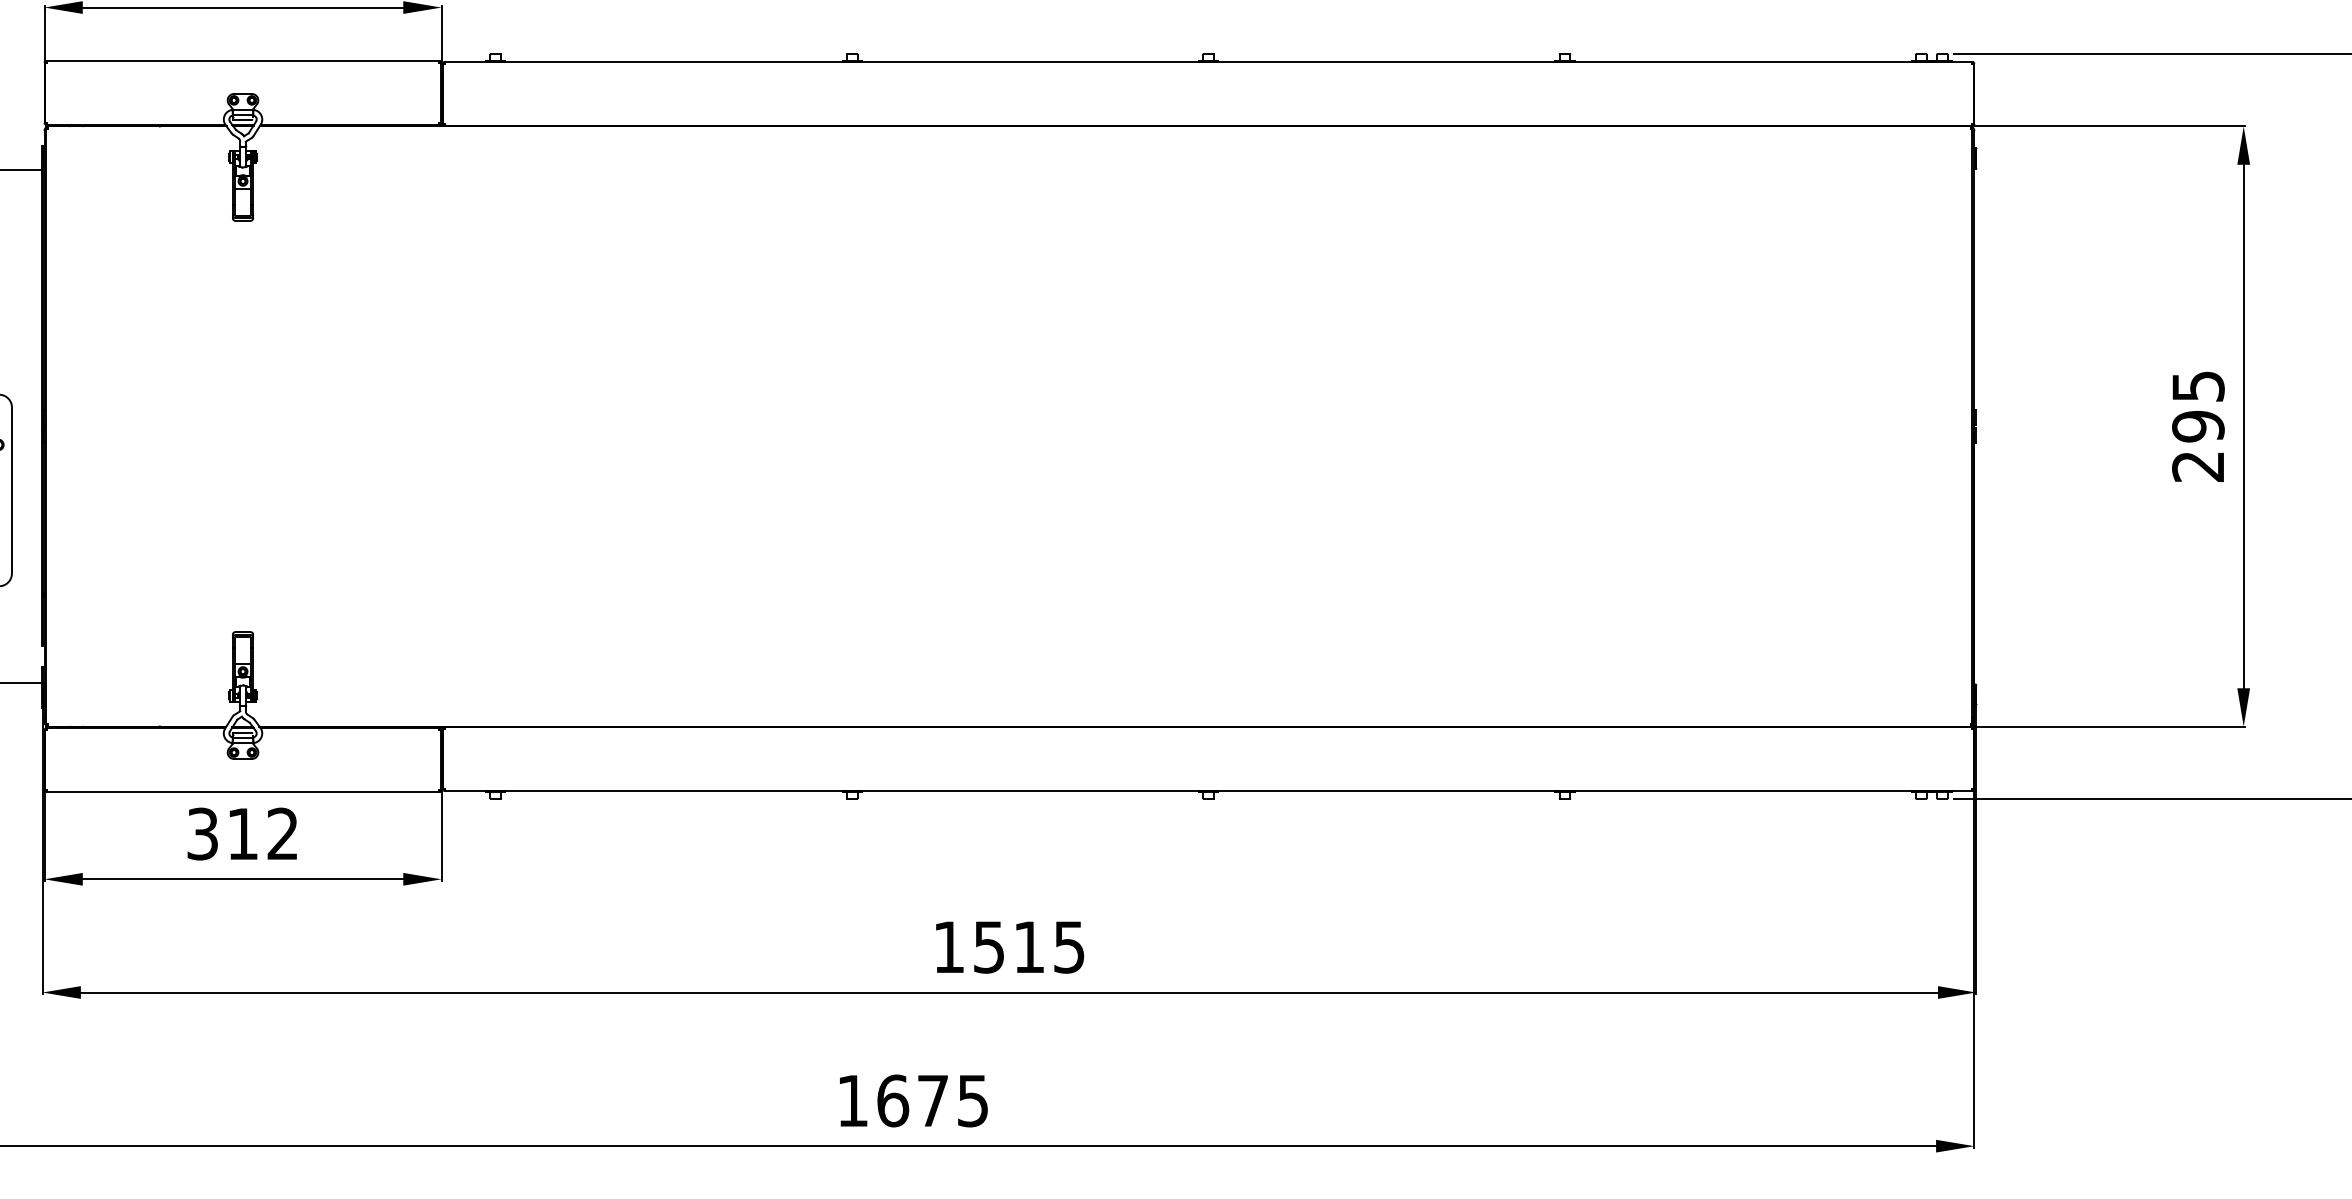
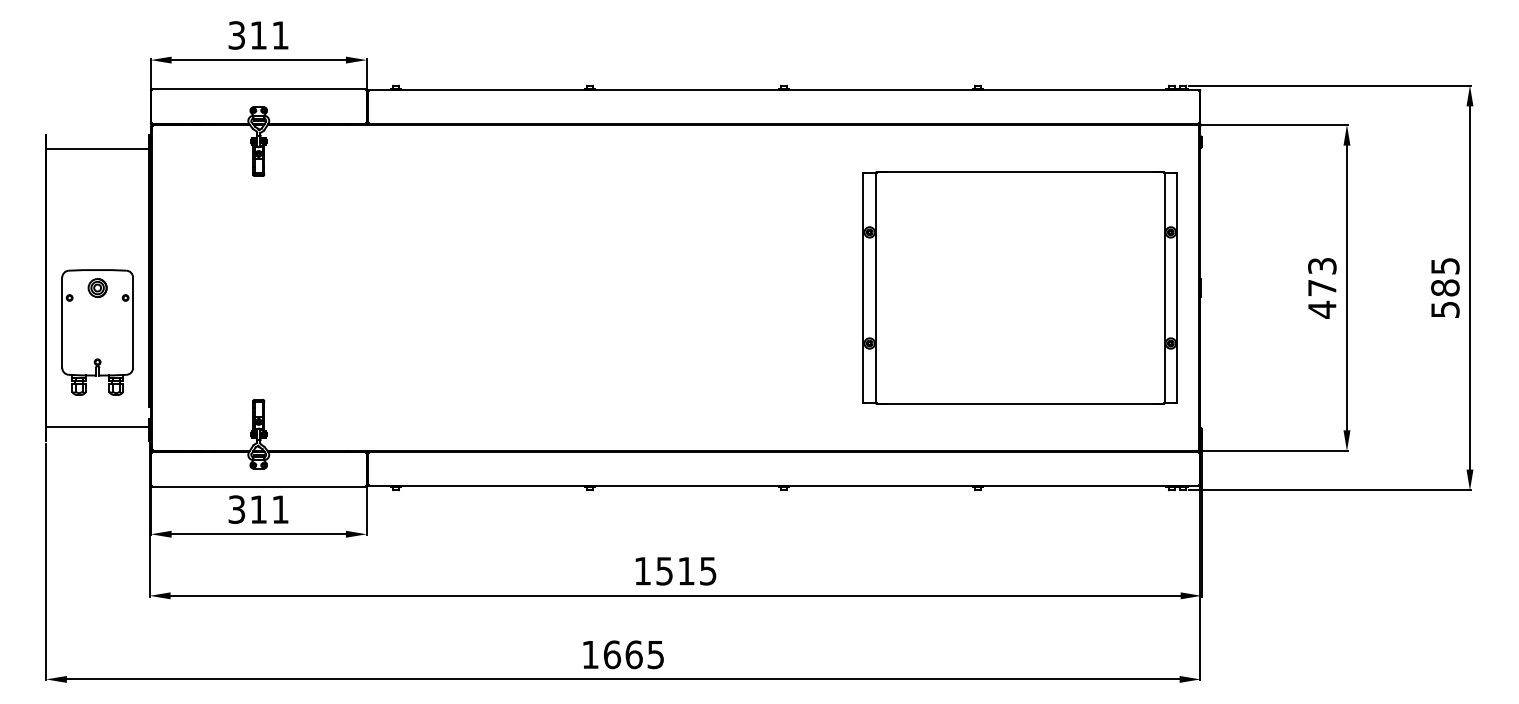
part: (1641, 425) -> (1019, 287), added
text: (2198, 427) -> (1322, 288), 295 -> 473
text: (282, 833) -> (280, 509), 312 -> 311
text: (931, 1100) -> (633, 654), 1675 -> 1665

